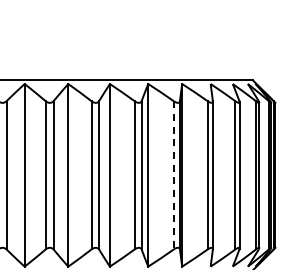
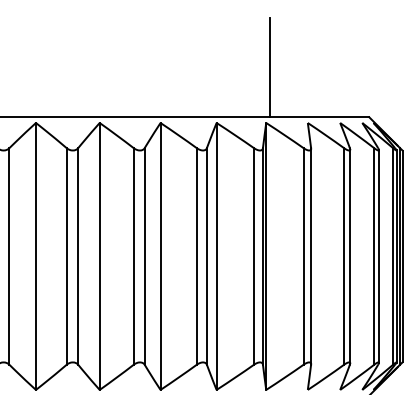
line: (184, 45) -> (269, 66), added
line: (173, 175) -> (253, 256), dashed -> solid

